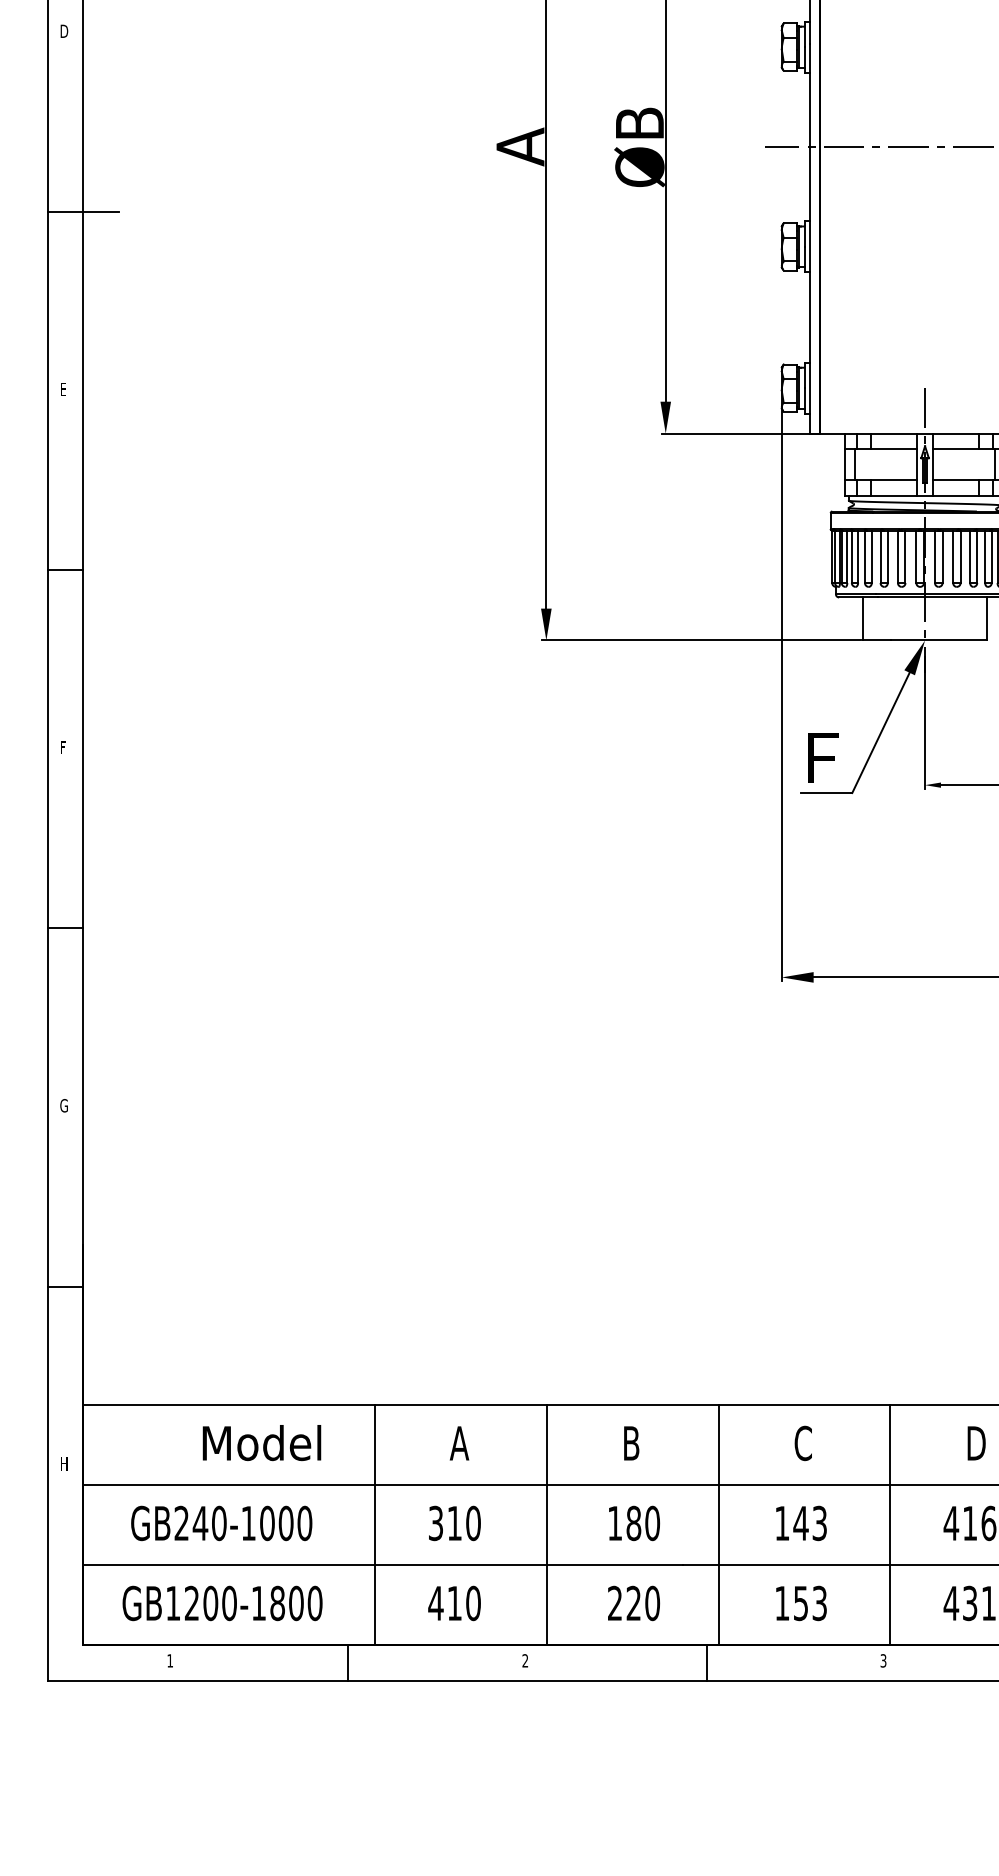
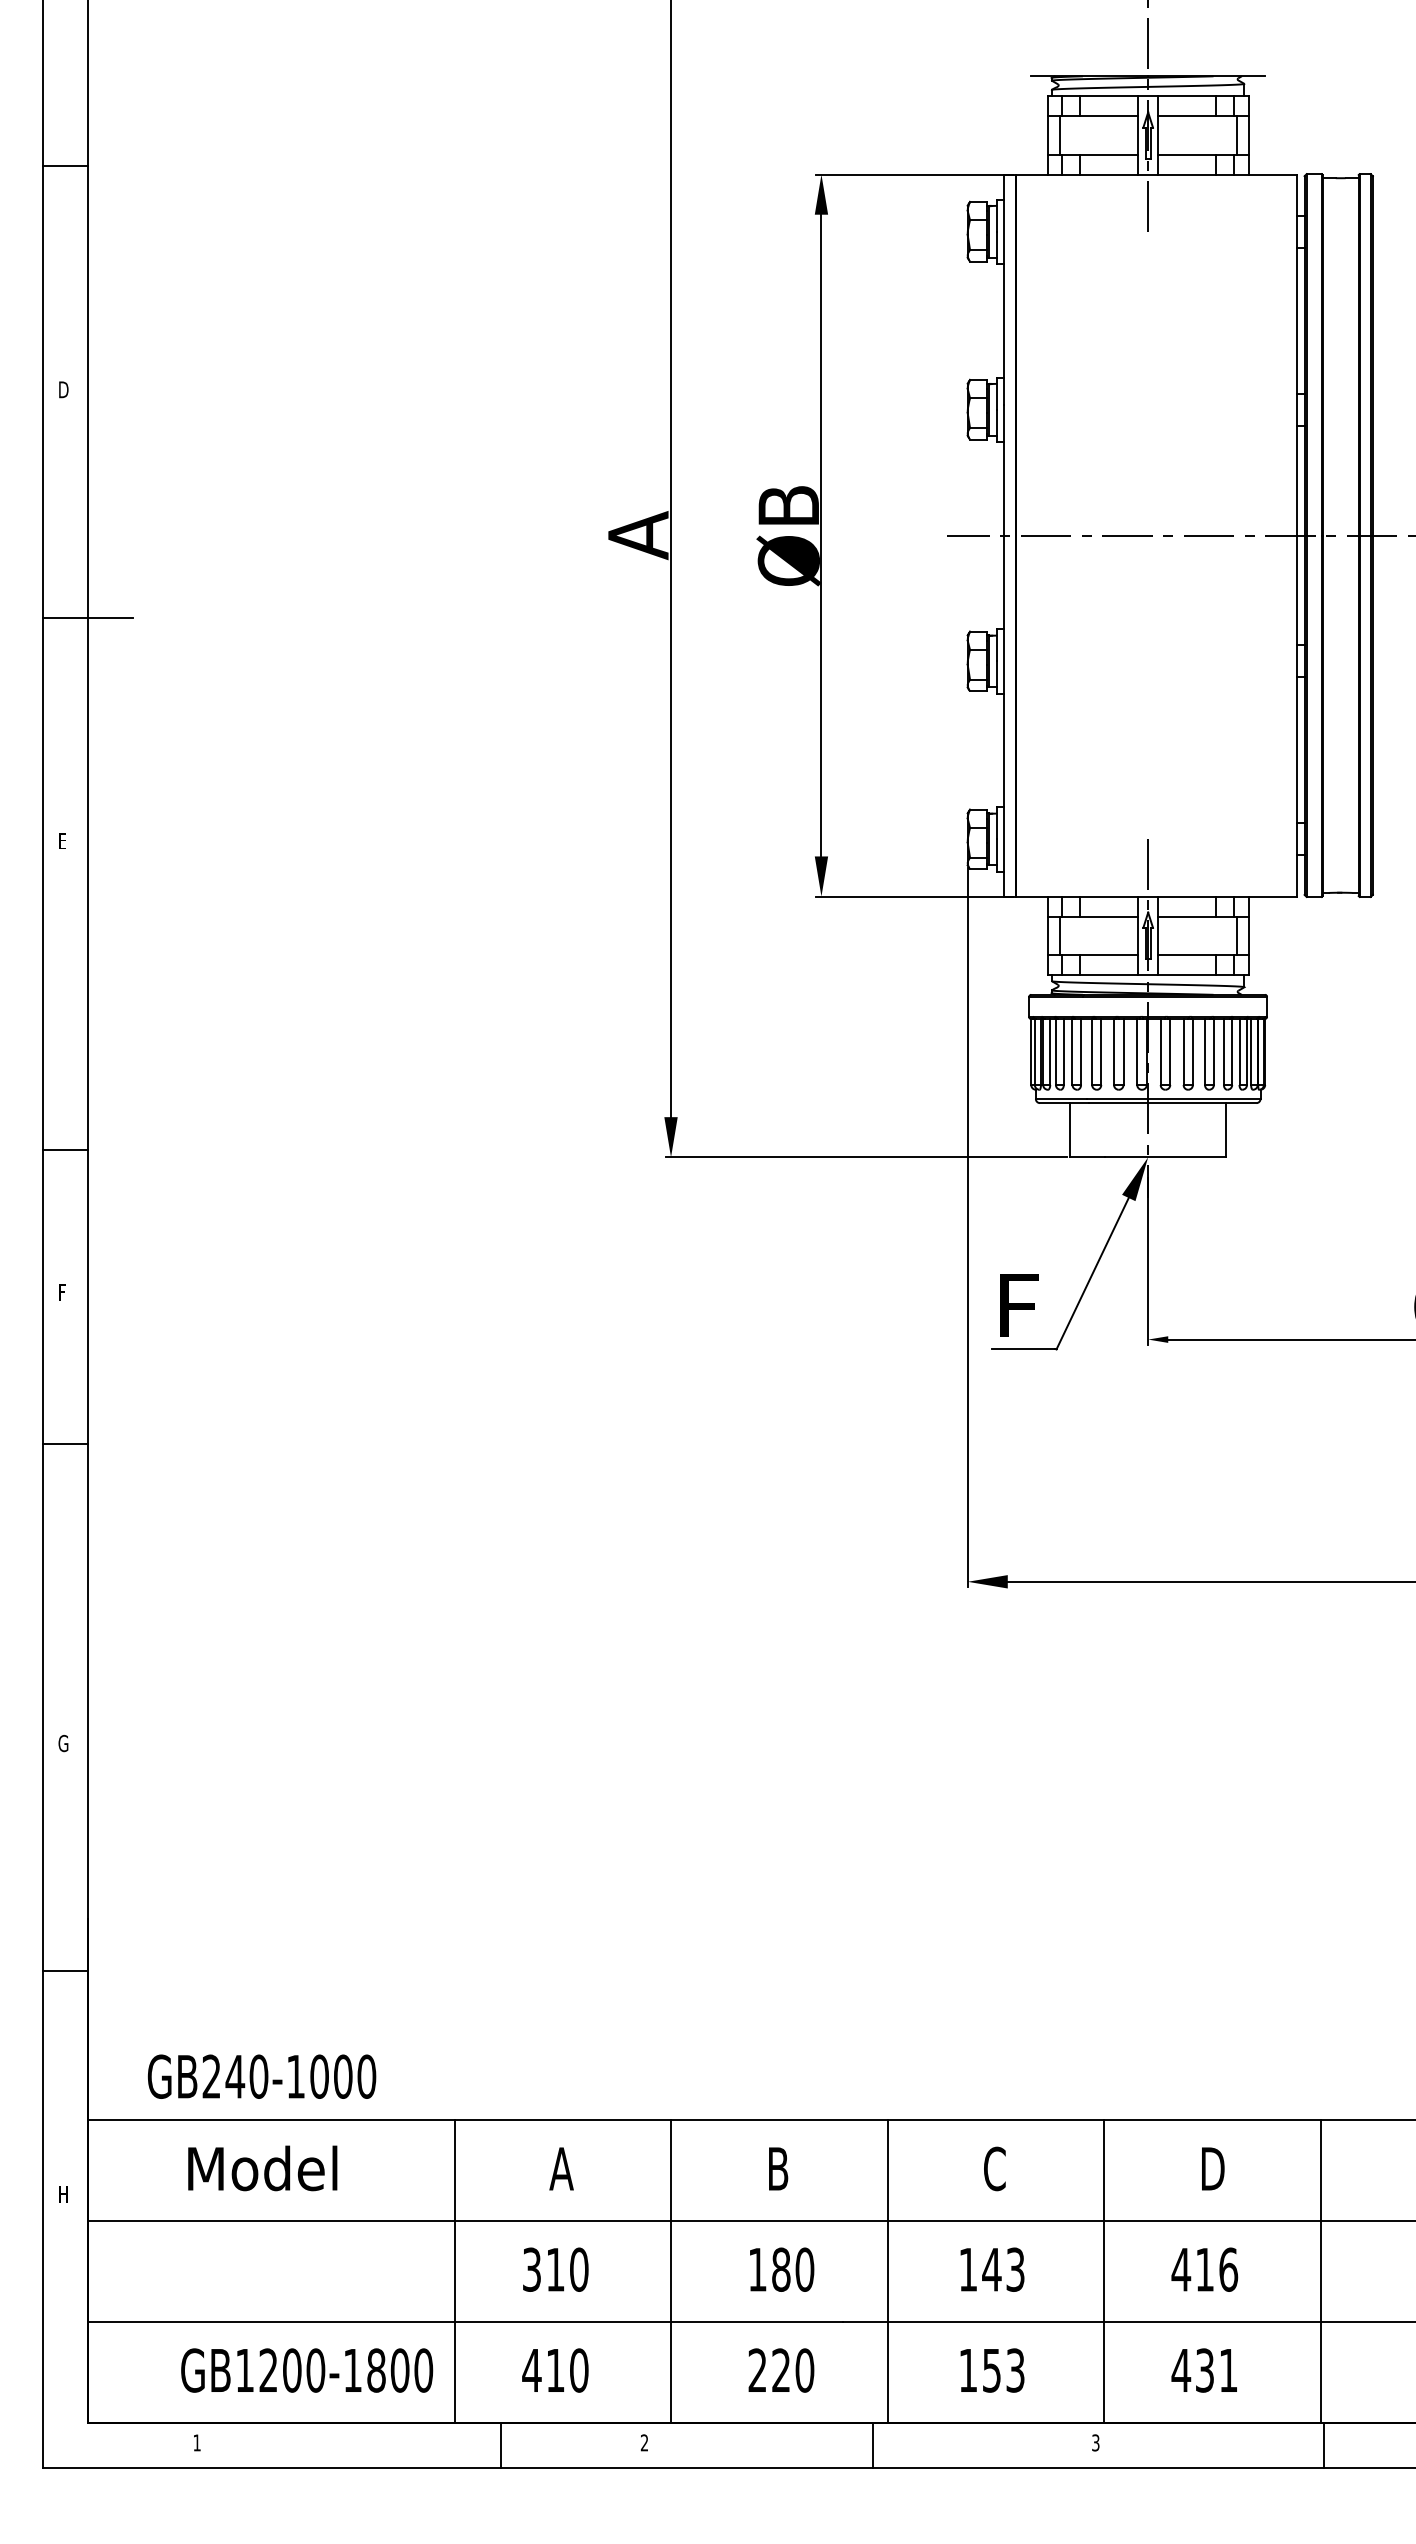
line: (64, 570) -> (64, 1149), moved
line: (64, 928) -> (64, 1444), moved
text: (261, 1443) -> (262, 2168), moved
text: (221, 1523) -> (261, 2076), moved
text: (222, 1603) -> (307, 2370), moved
line: (348, 1662) -> (500, 2444), moved

